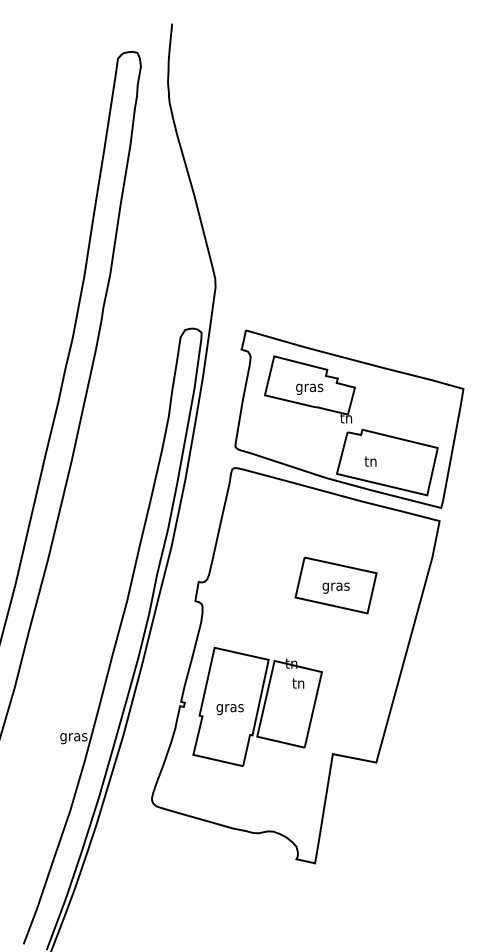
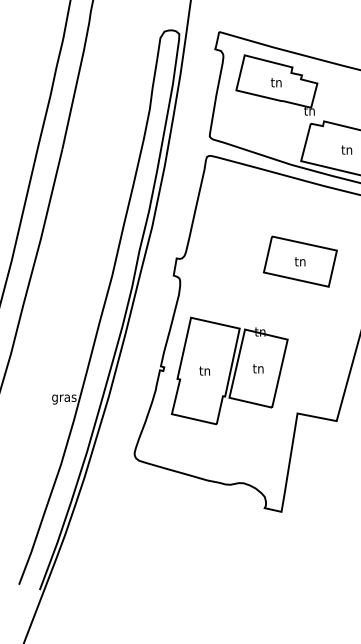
text: (309, 387) -> (276, 83), gras -> tn
text: (370, 461) -> (346, 149), moved
text: (335, 586) -> (299, 262), gras -> tn
text: (298, 683) -> (258, 368), moved
text: (229, 708) -> (204, 372), gras -> tn

